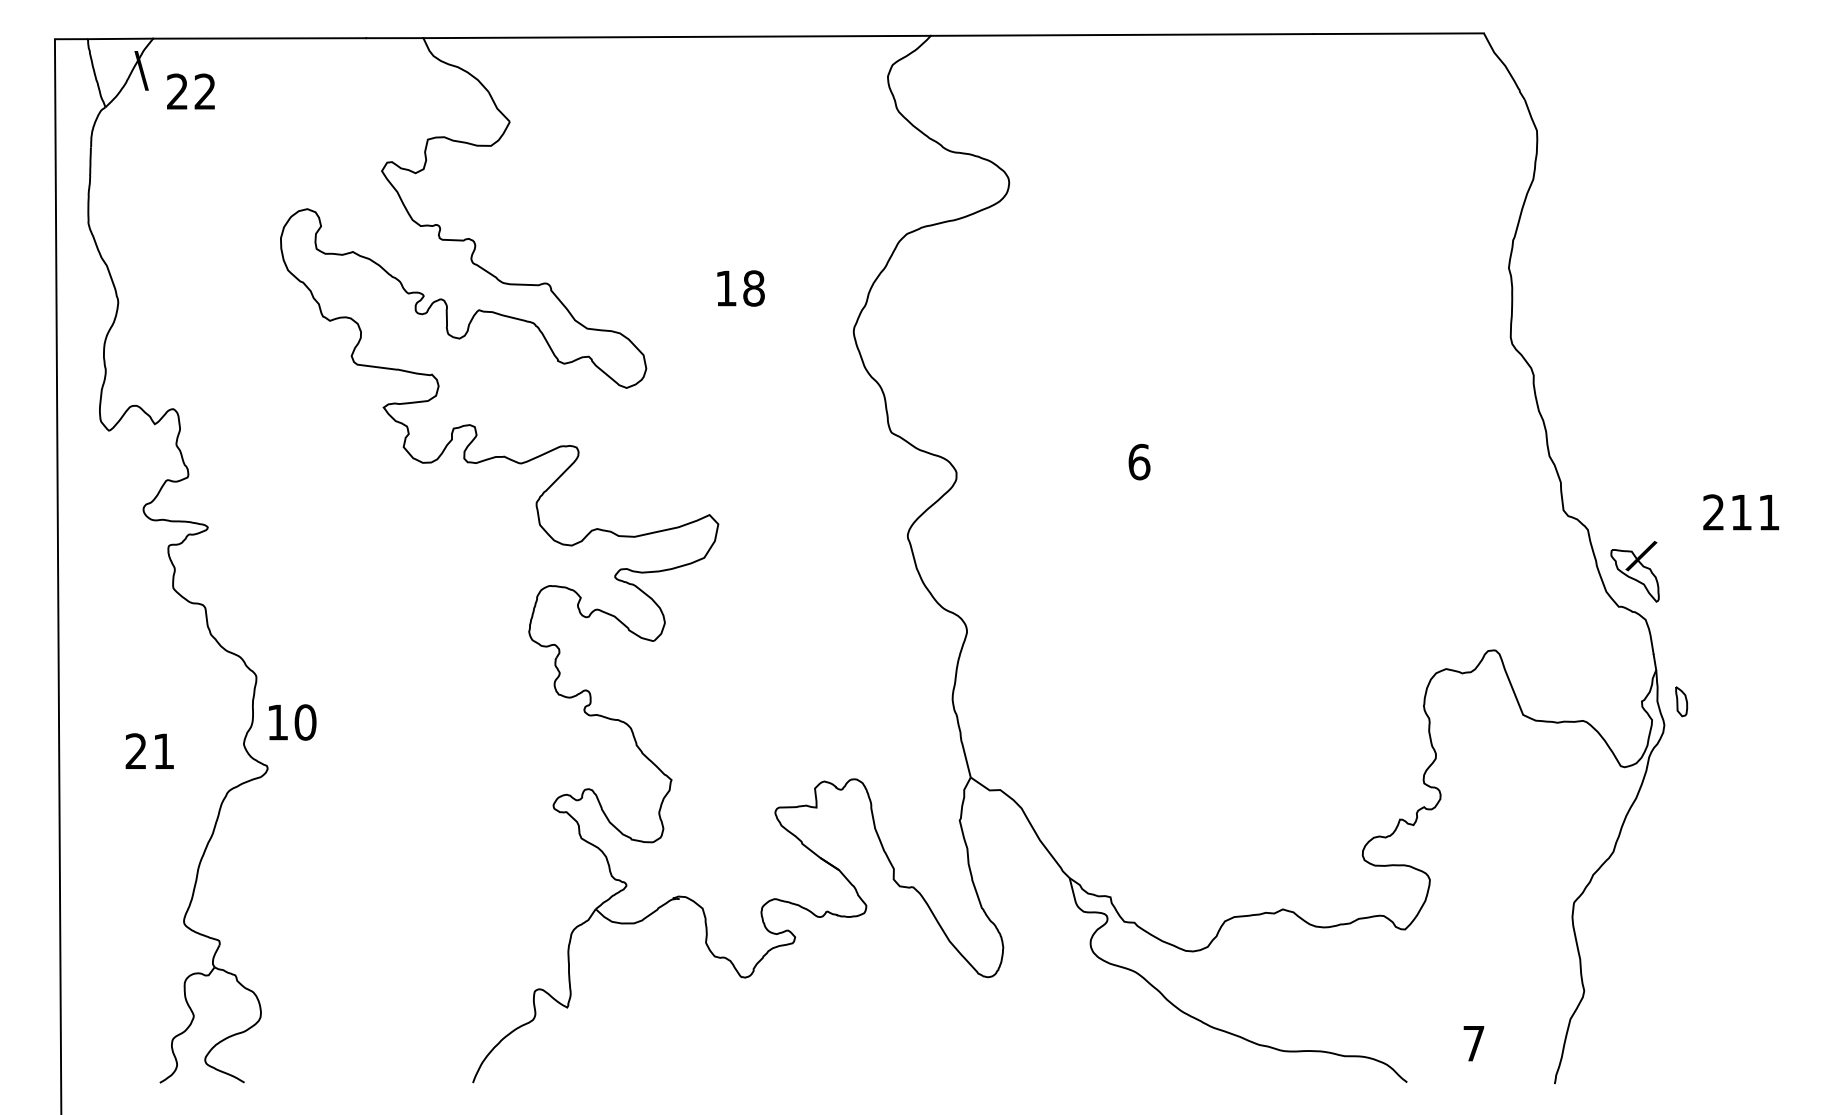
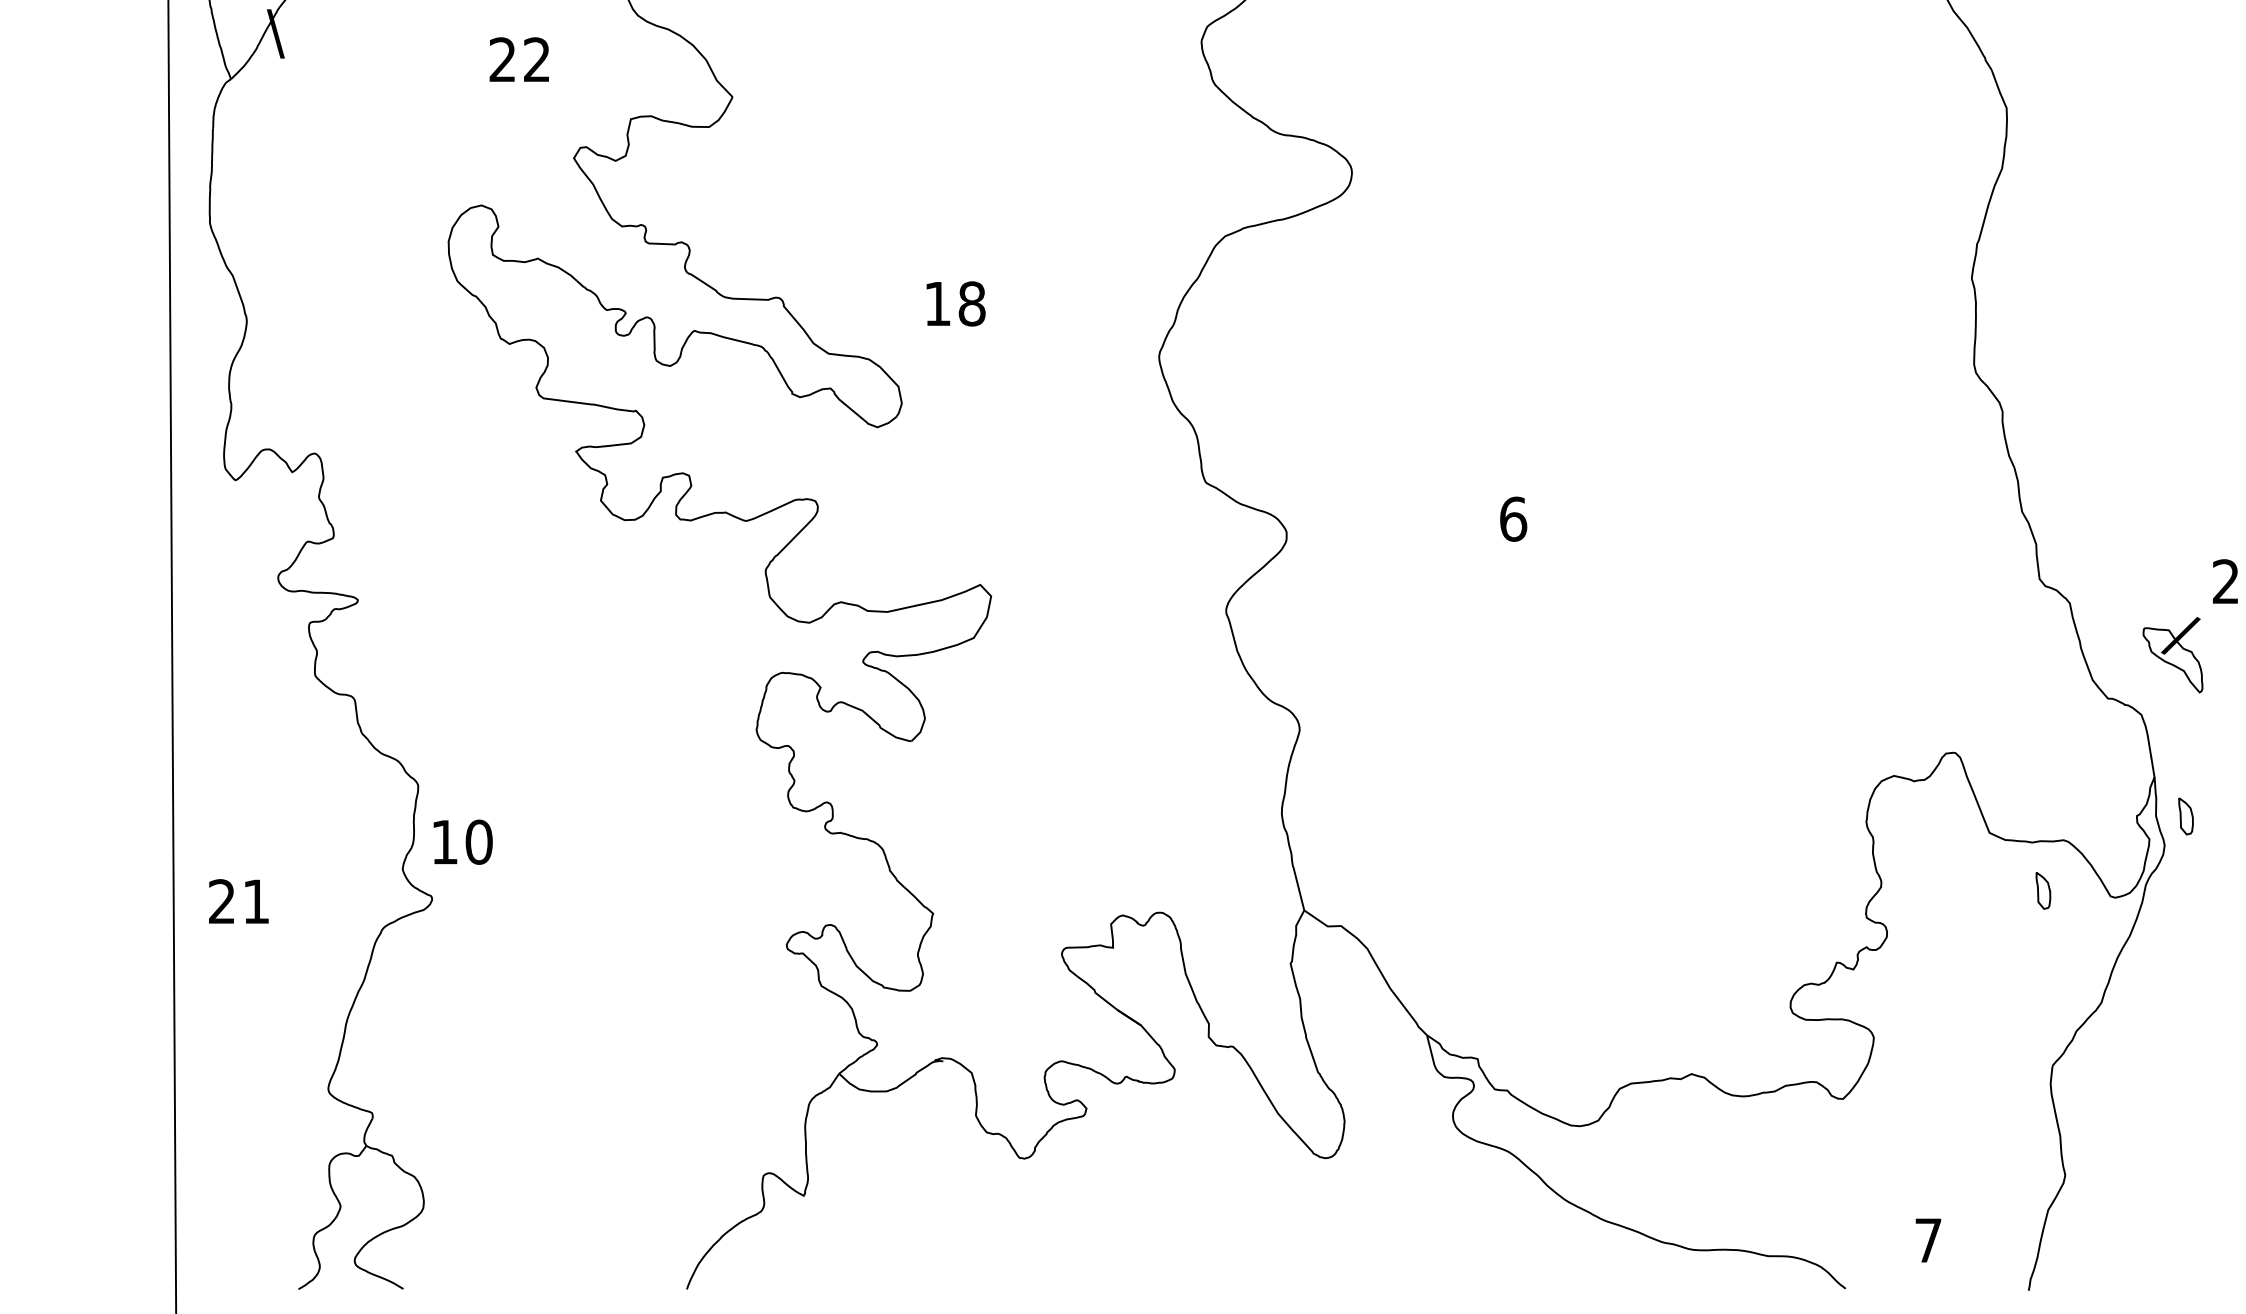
text: (190, 91) -> (518, 59), moved
text: (740, 288) -> (955, 303), moved
part: (1634, 571) -> (2172, 654), moved
text: (149, 750) -> (238, 900), moved
part: (1566, 761) -> (2043, 890), added

